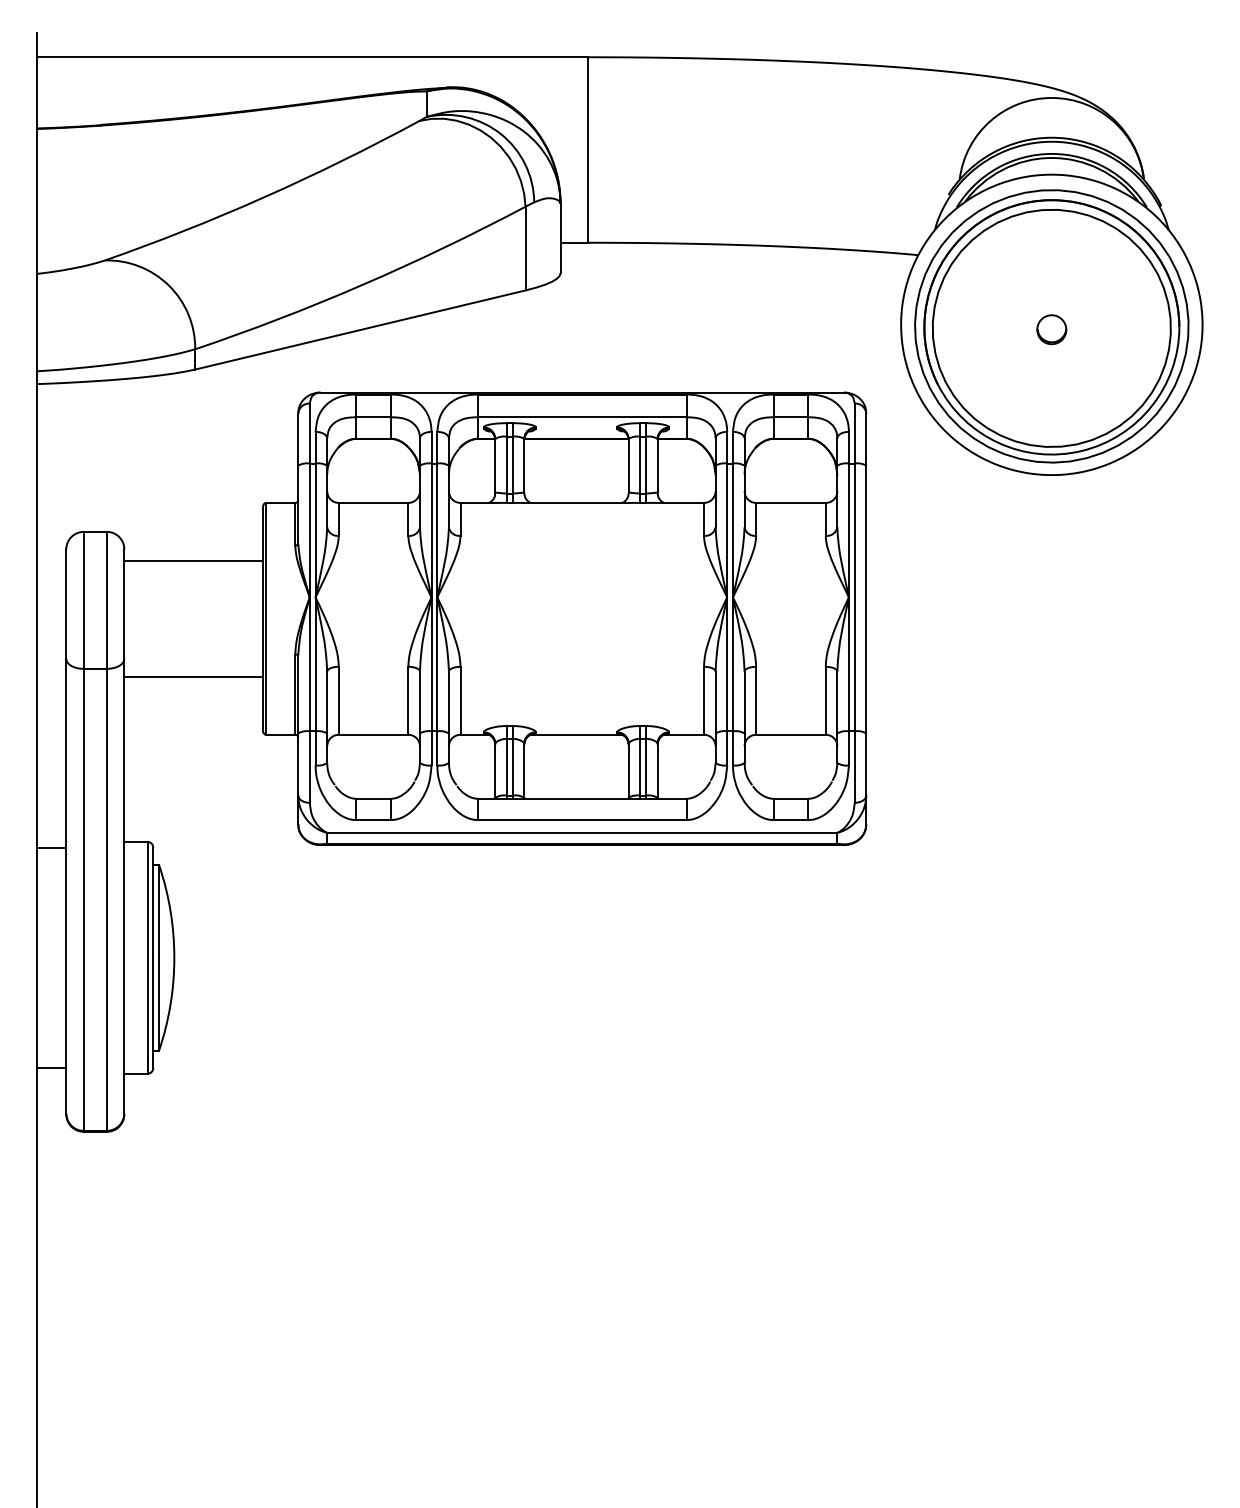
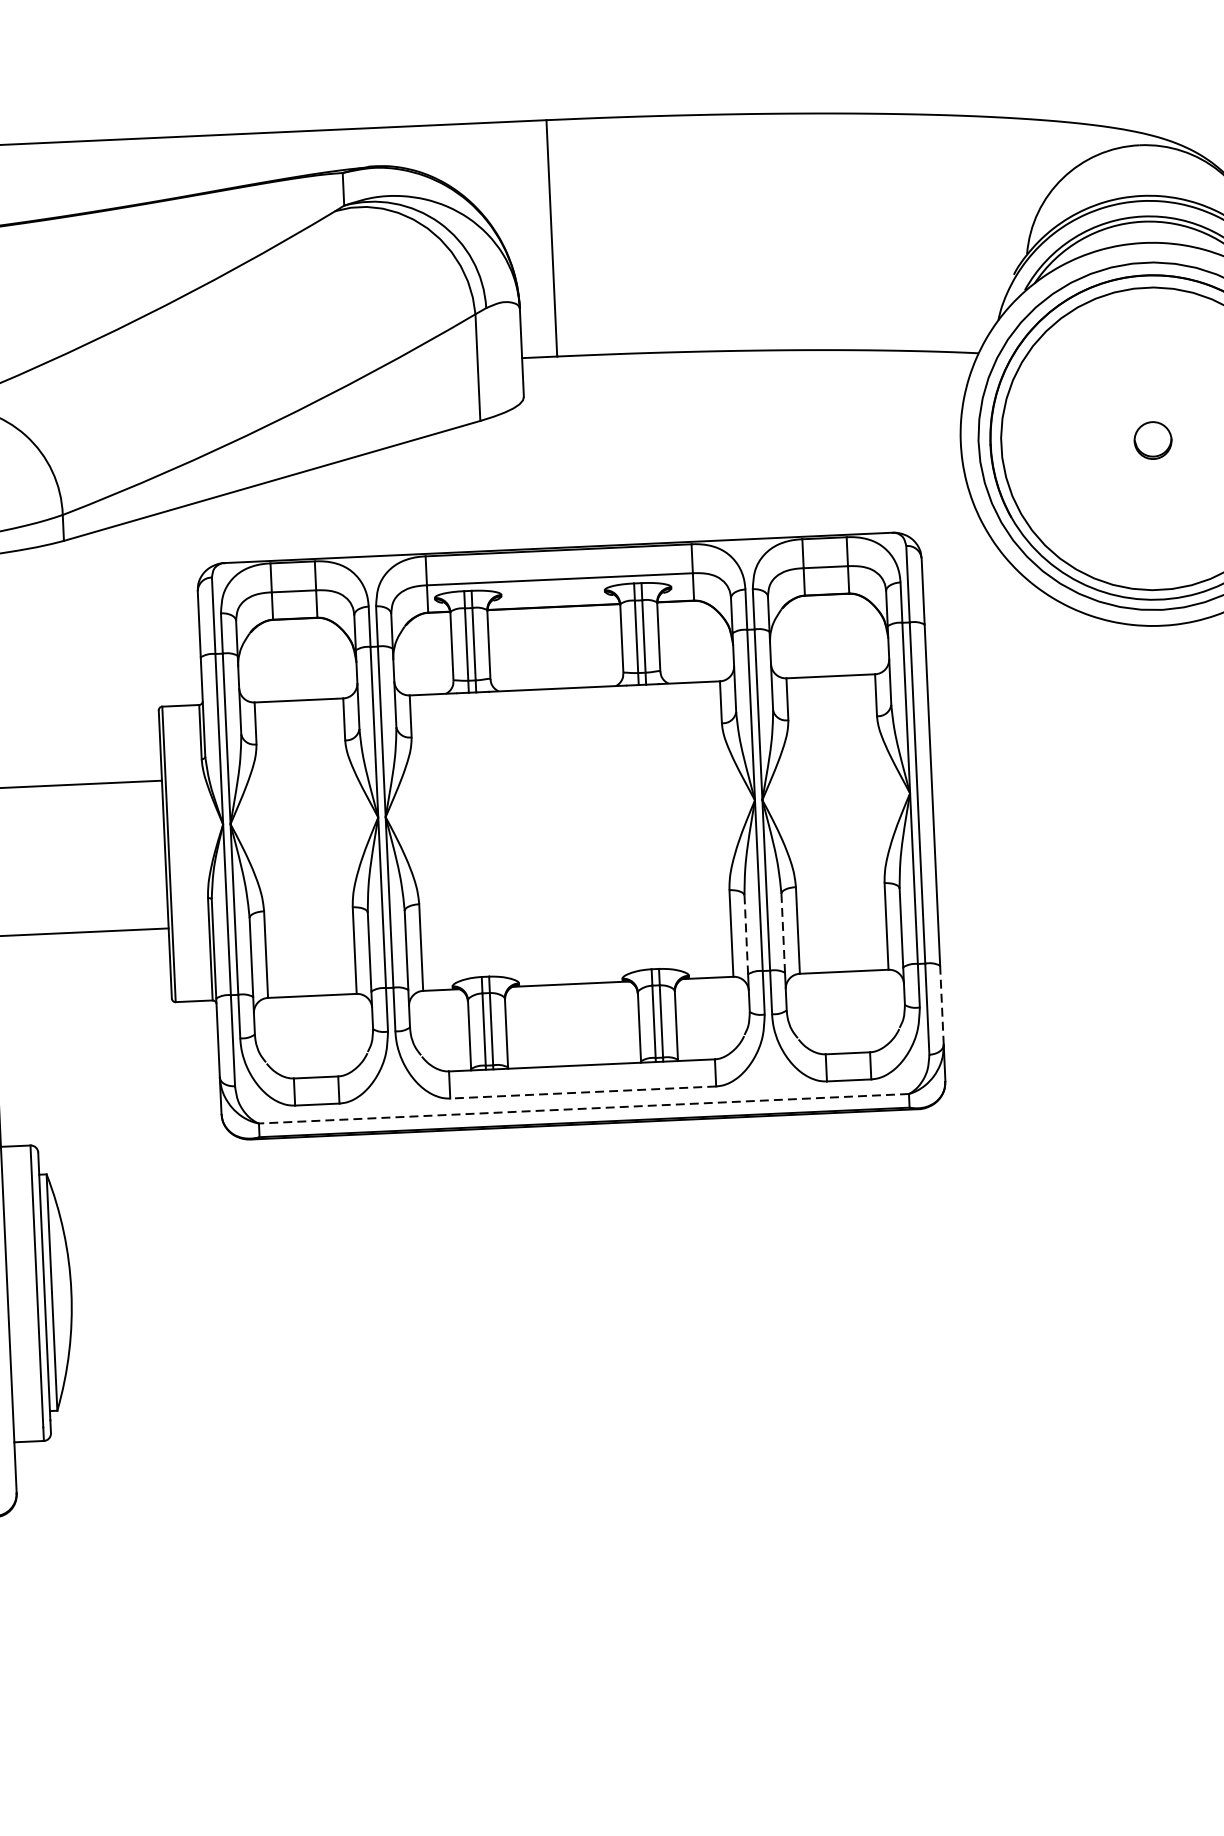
line: (715, 702) -> (746, 934), solid -> dashed
line: (744, 702) -> (783, 933), solid -> dashed
line: (866, 764) -> (942, 1005), solid -> dashed
line: (581, 820) -> (582, 1093), solid -> dashed
line: (581, 832) -> (582, 1108), solid -> dashed

